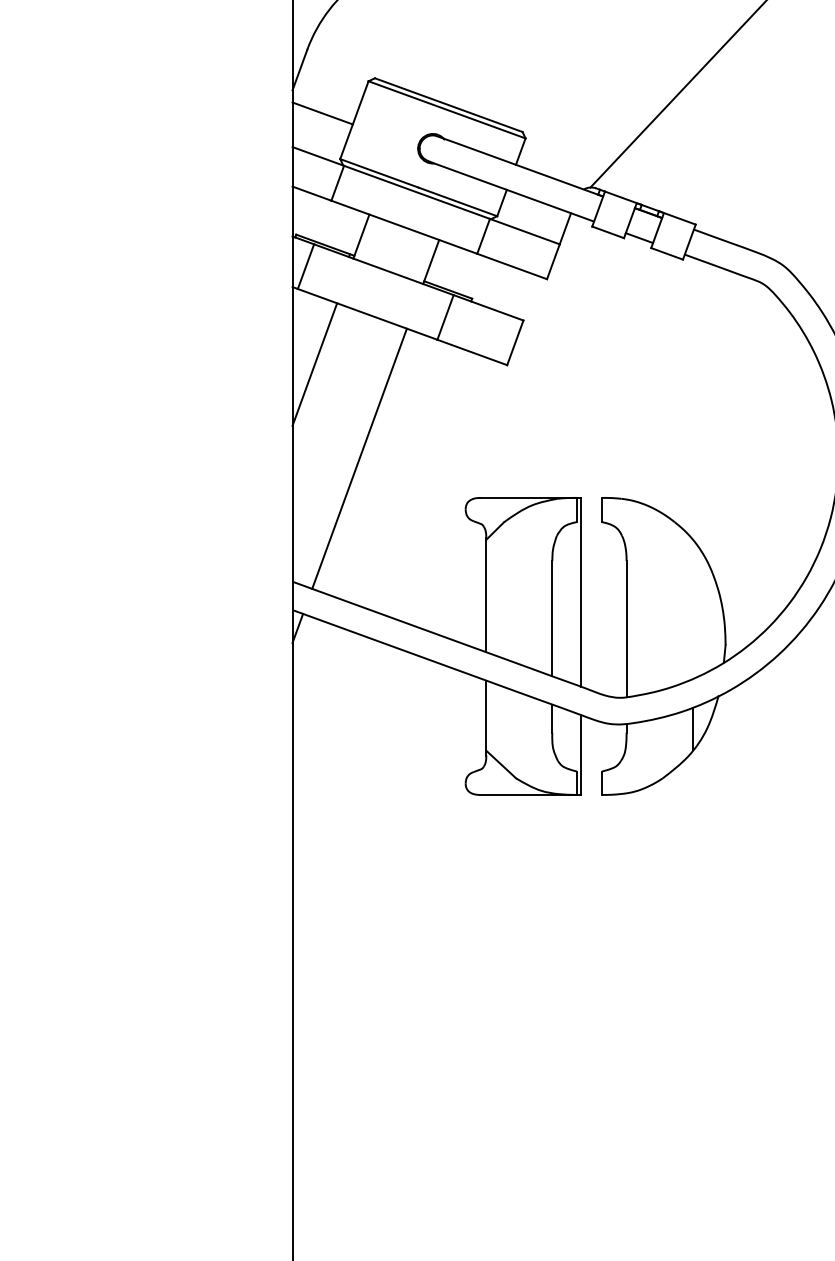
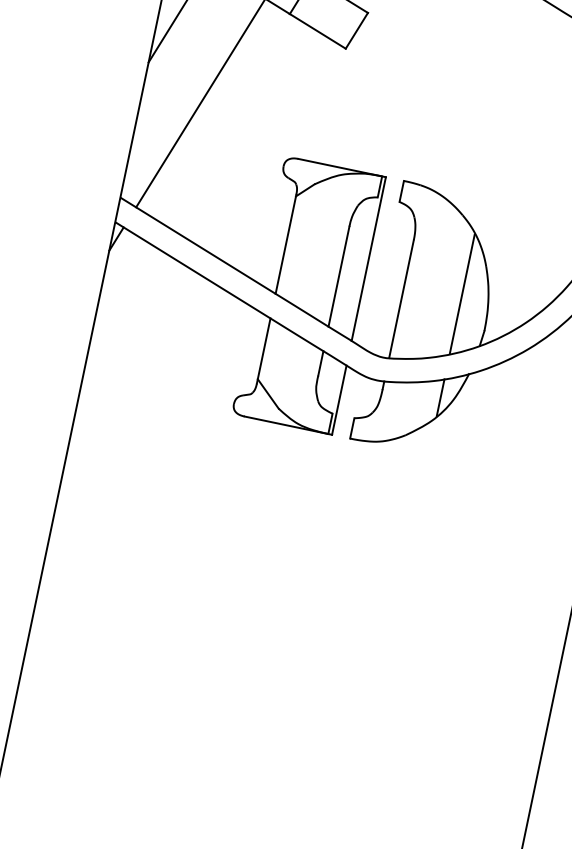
line: (692, 609) -> (462, 294), added

